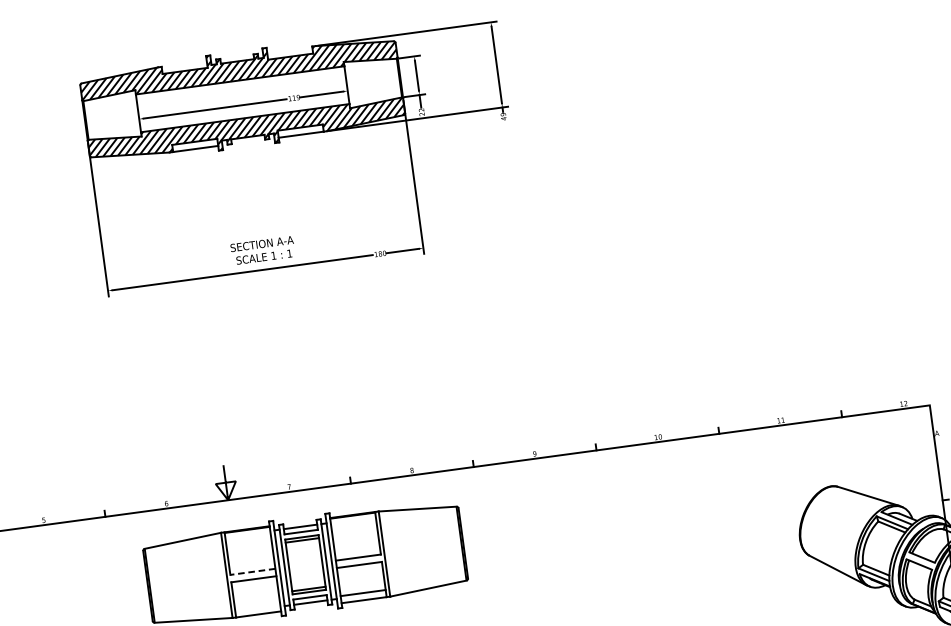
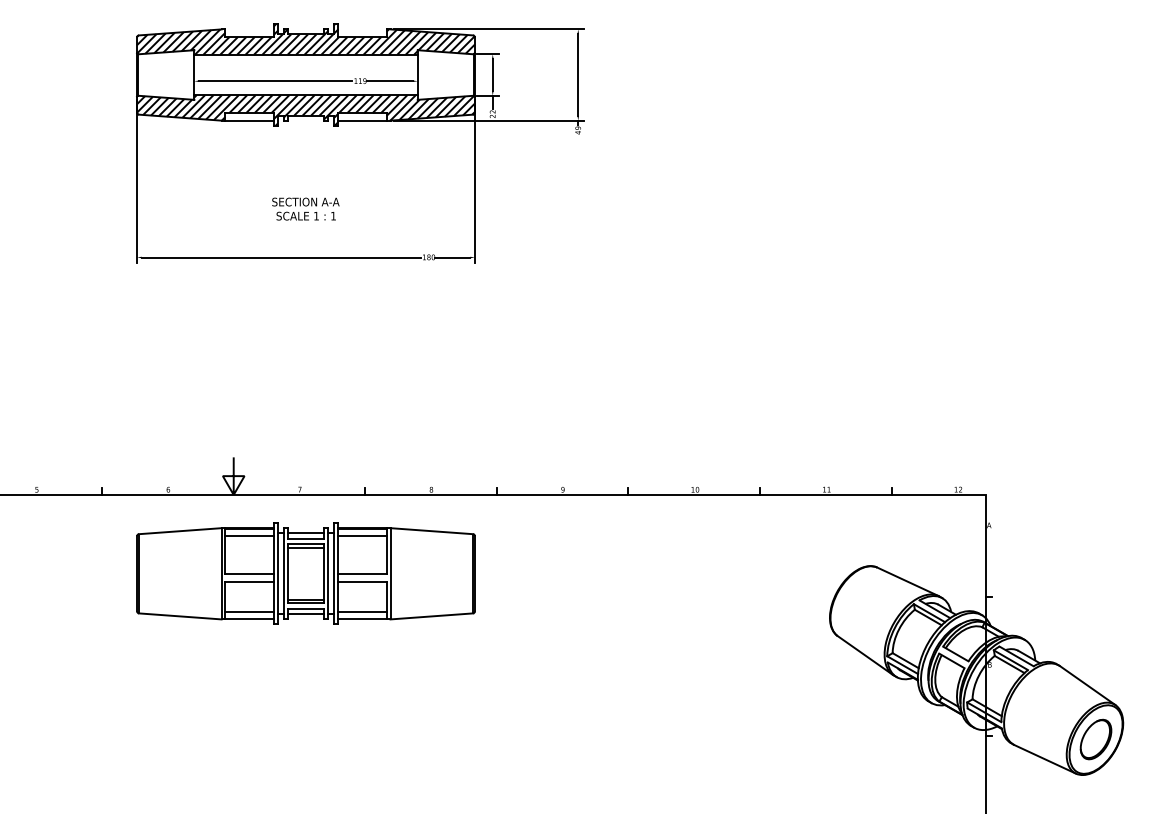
text: (262, 250) -> (305, 208), moved
line: (353, 522) -> (362, 536), added
line: (248, 537) -> (249, 536), added
line: (252, 571) -> (249, 573), dashed -> solid
line: (257, 607) -> (249, 611), added

